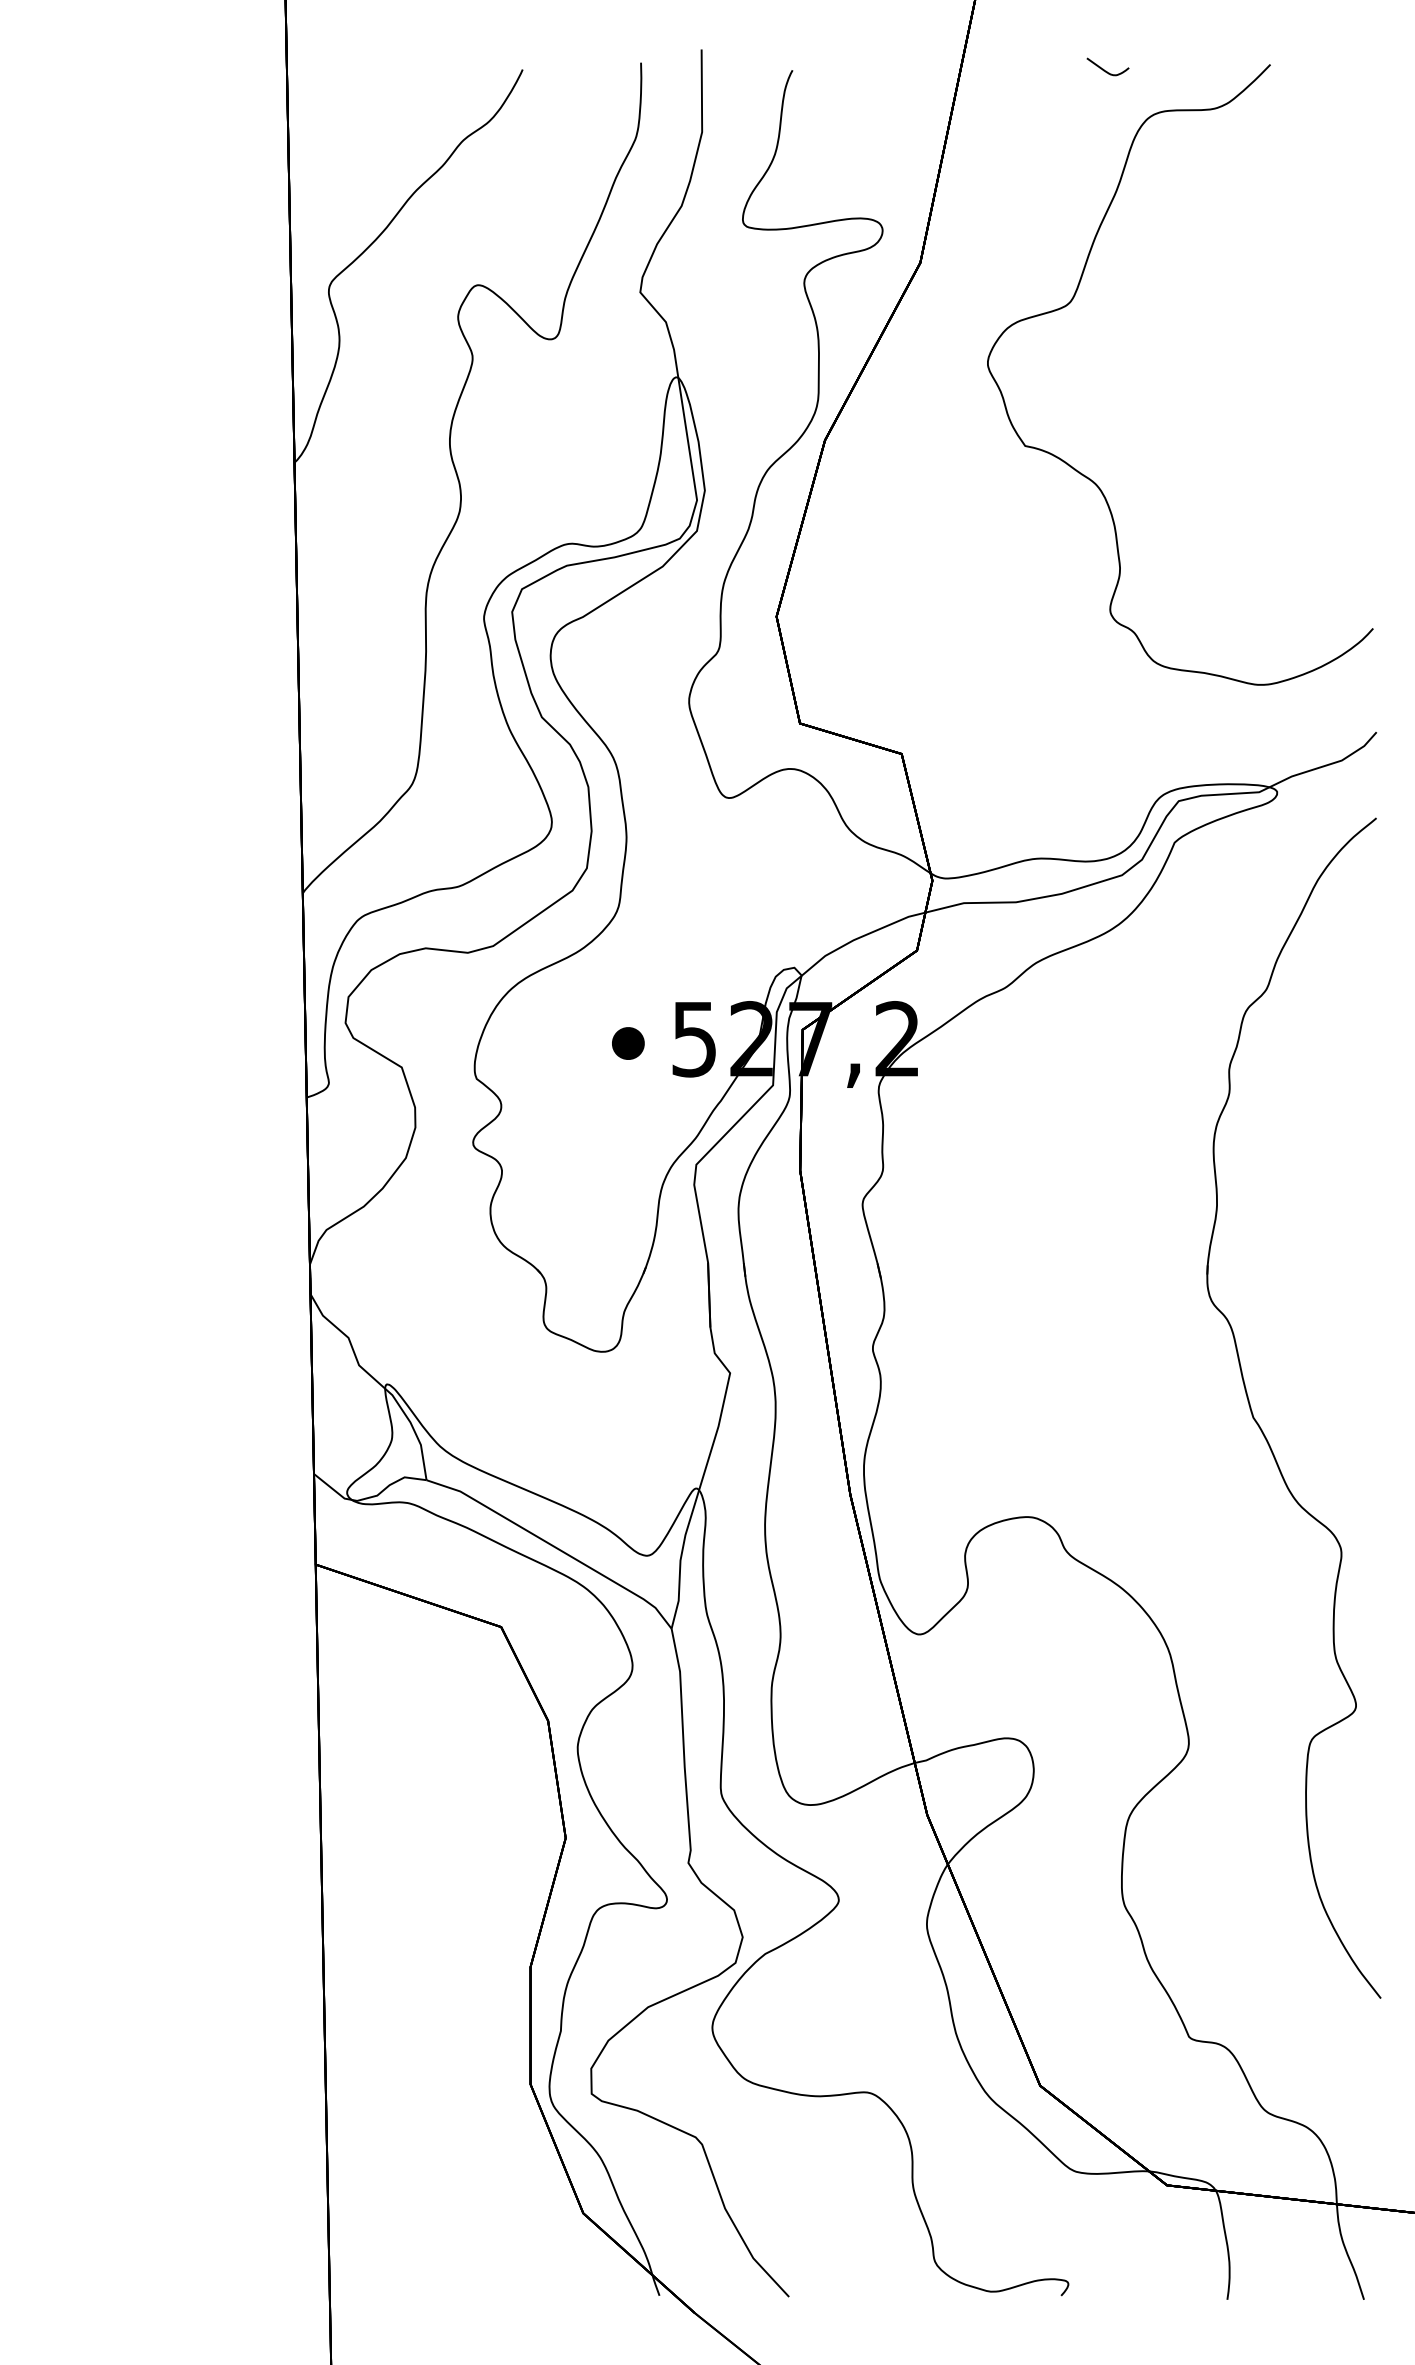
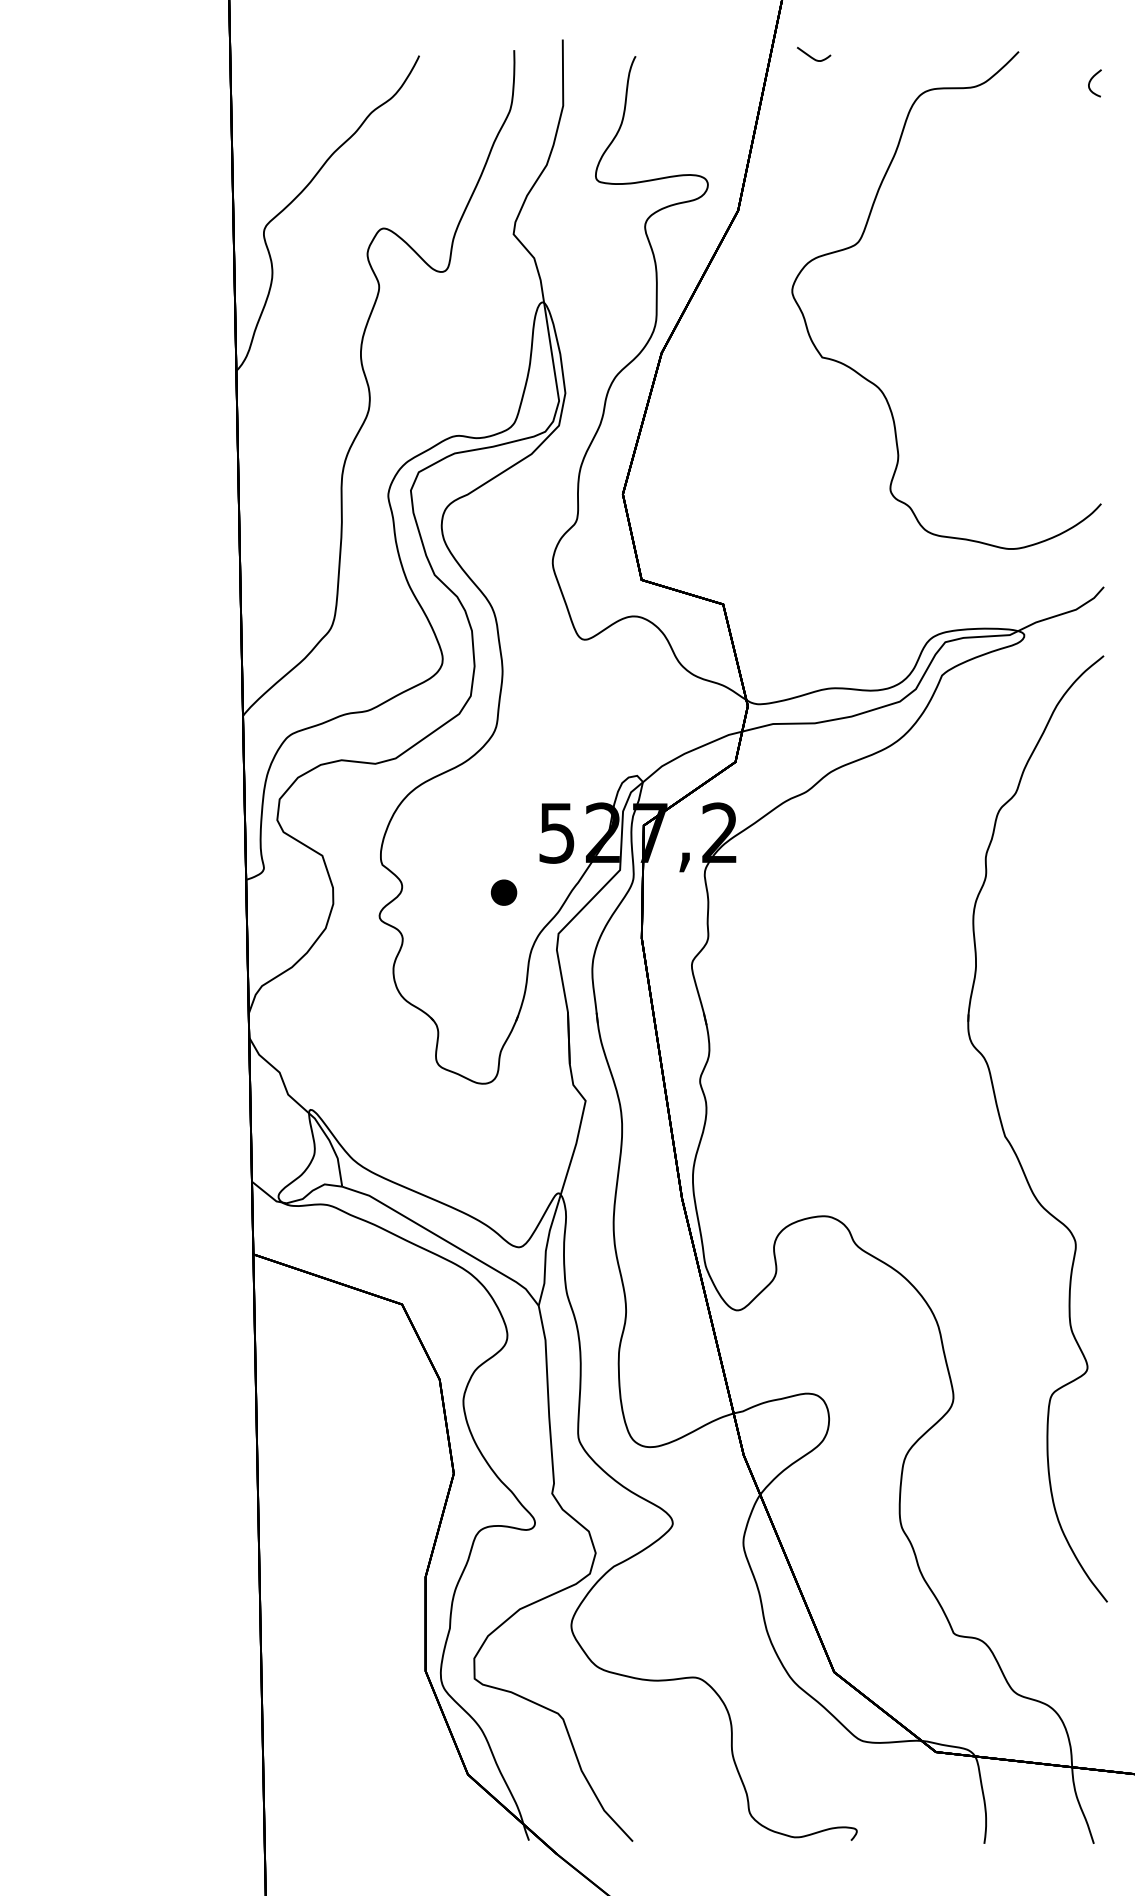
curve: (1106, 70) -> (812, 57), moved
curve: (1360, 101) -> (1091, 81), added
part: (628, 1043) -> (504, 892), moved

